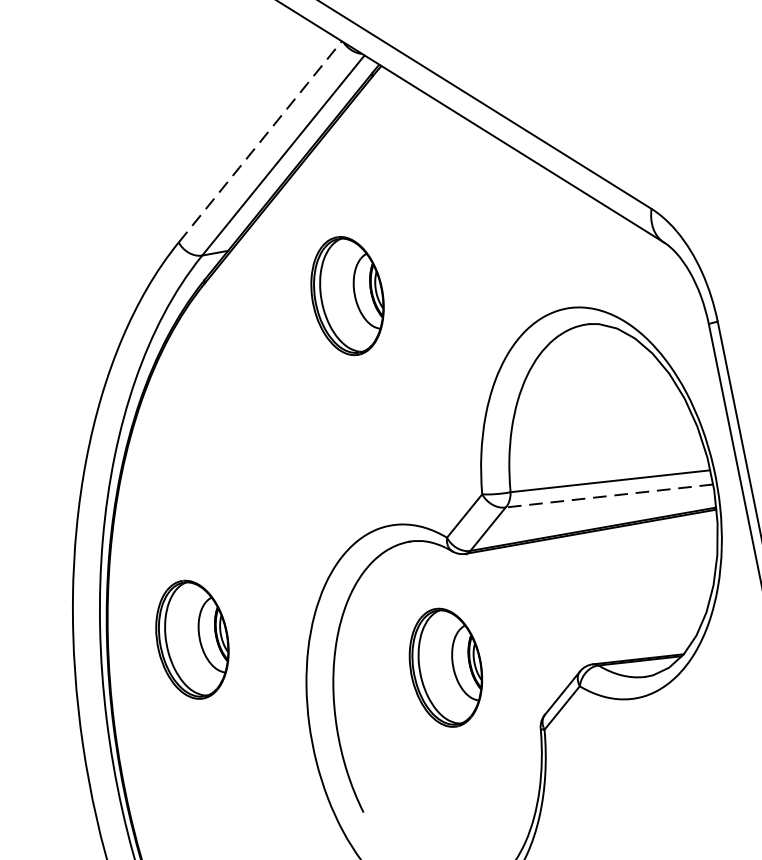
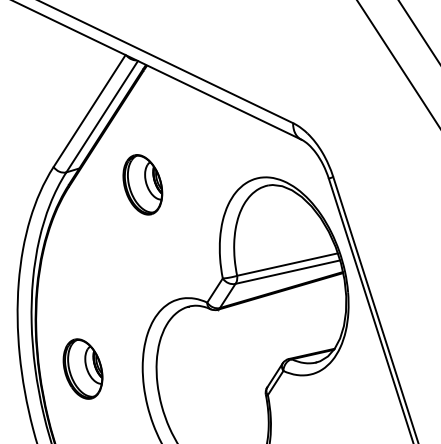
line: (259, 142) -> (89, 111), dashed -> solid
line: (608, 496) -> (287, 272), dashed -> solid
part: (445, 666) -> (213, 368), removed

